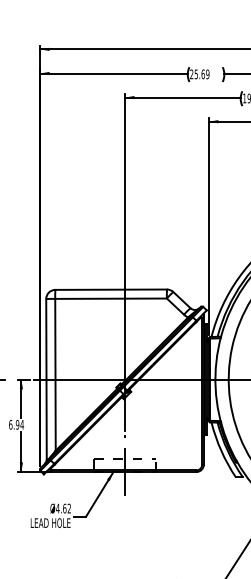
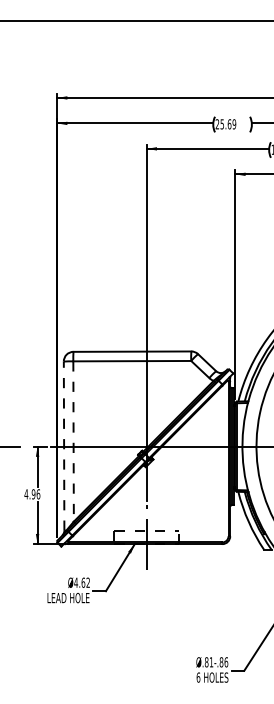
line: (55, 375) -> (73, 442), solid -> dashed
line: (46, 379) -> (64, 446), solid -> dashed
text: (16, 425) -> (32, 494), 6.94 -> 4.96

